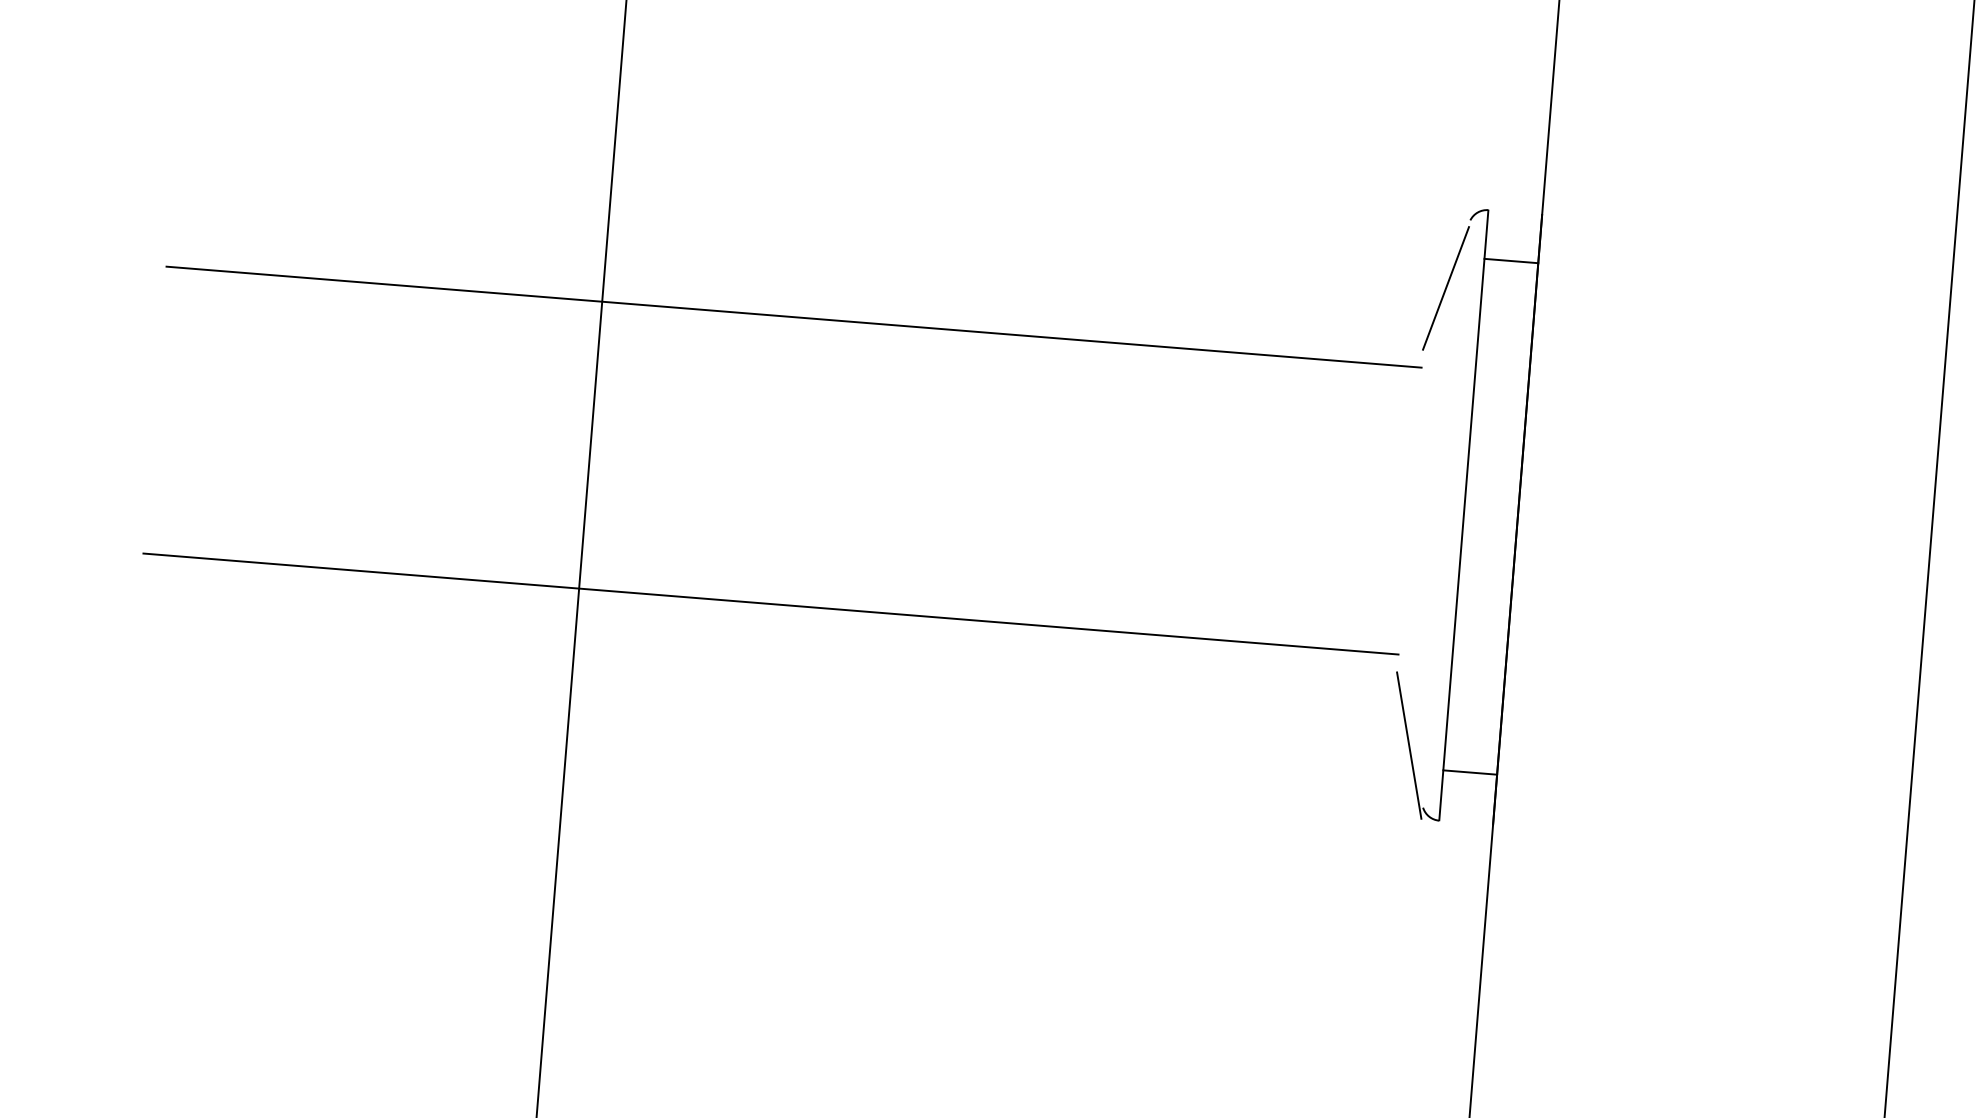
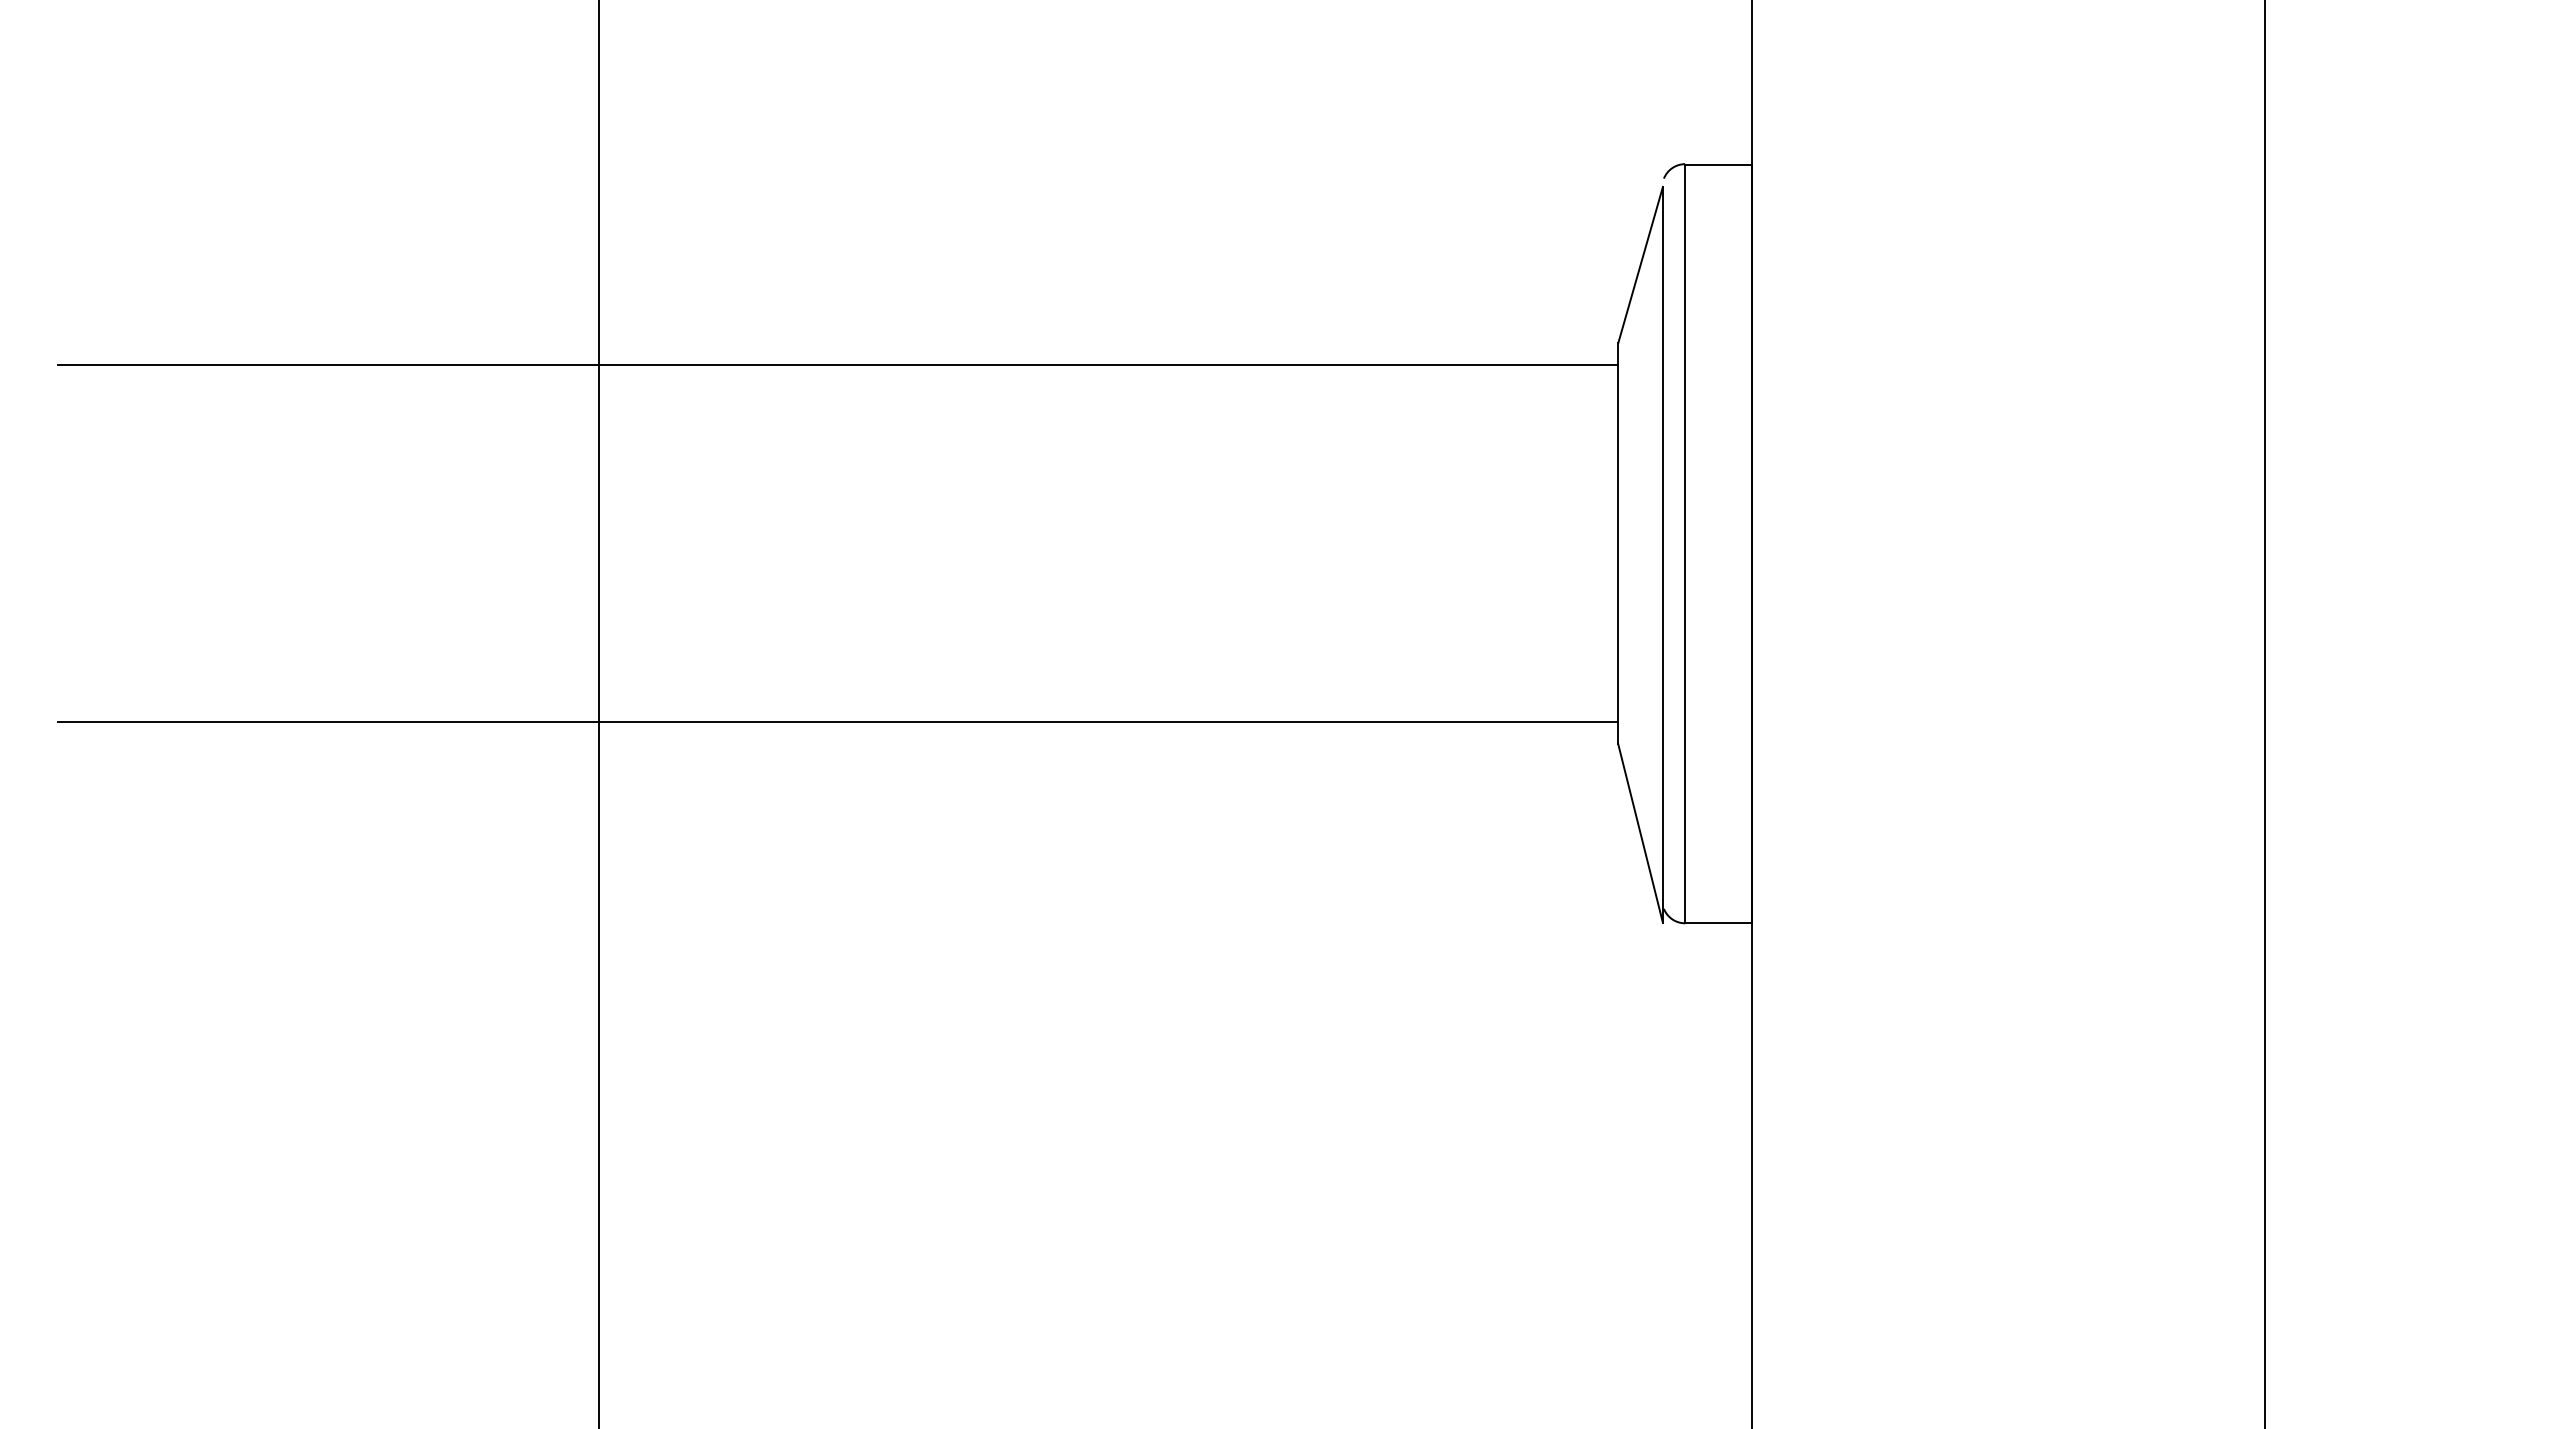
line: (1511, 260) -> (1718, 164), moved
line: (1410, 510) -> (1618, 543), added
line: (1444, 522) -> (1662, 554), added
line: (1470, 772) -> (1718, 922), moved

